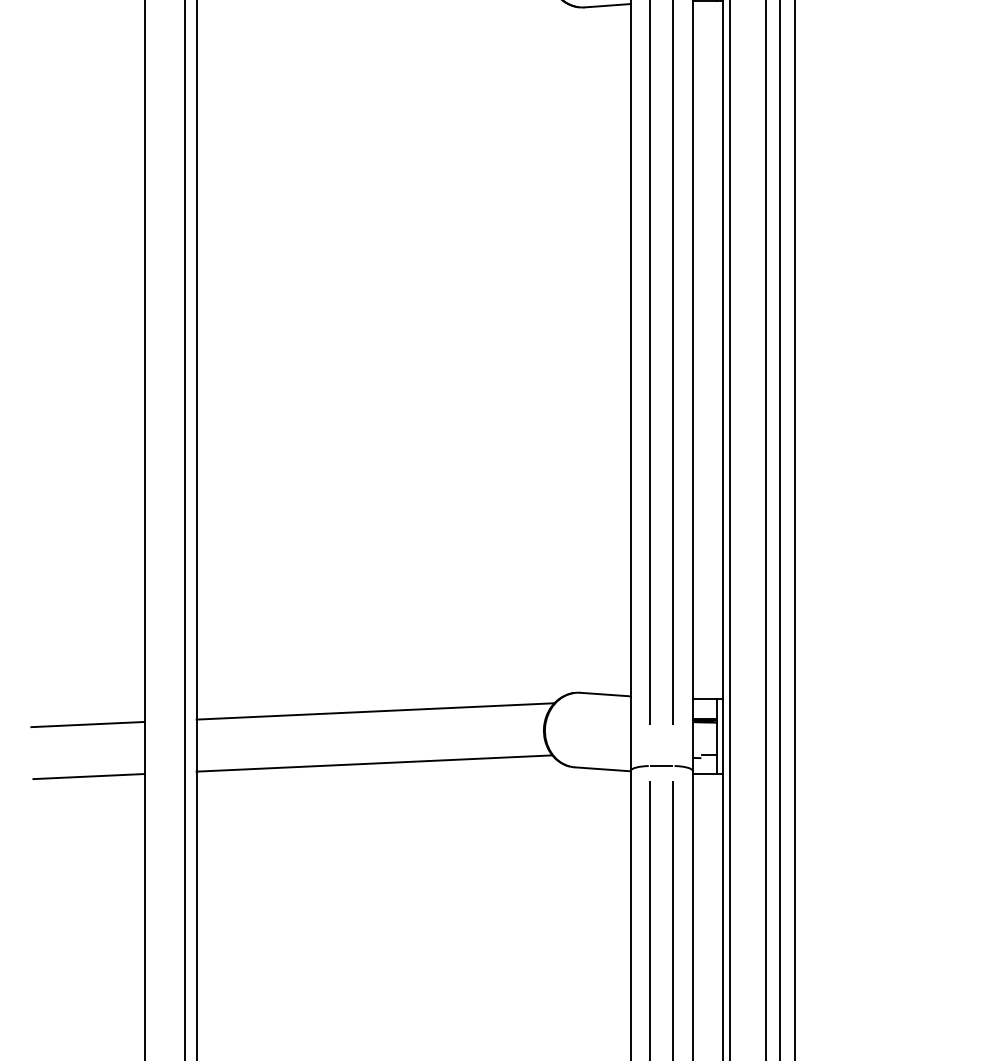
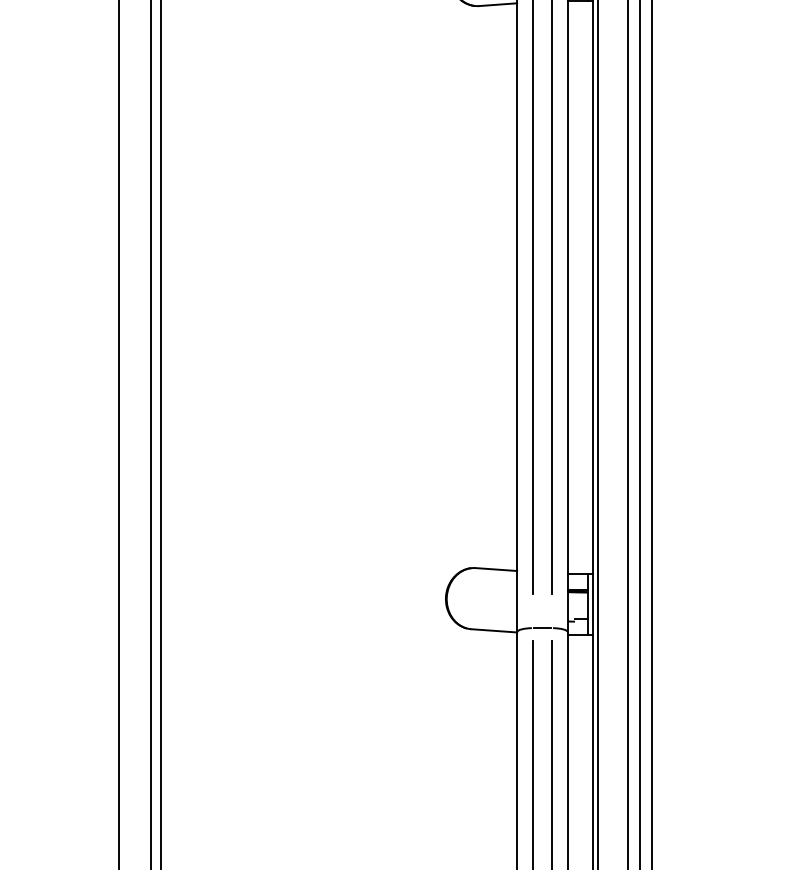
line: (375, 711) -> (307, 583), removed
line: (87, 724) -> (71, 594), removed
line: (374, 763) -> (306, 626), removed
line: (88, 776) -> (72, 636), removed

